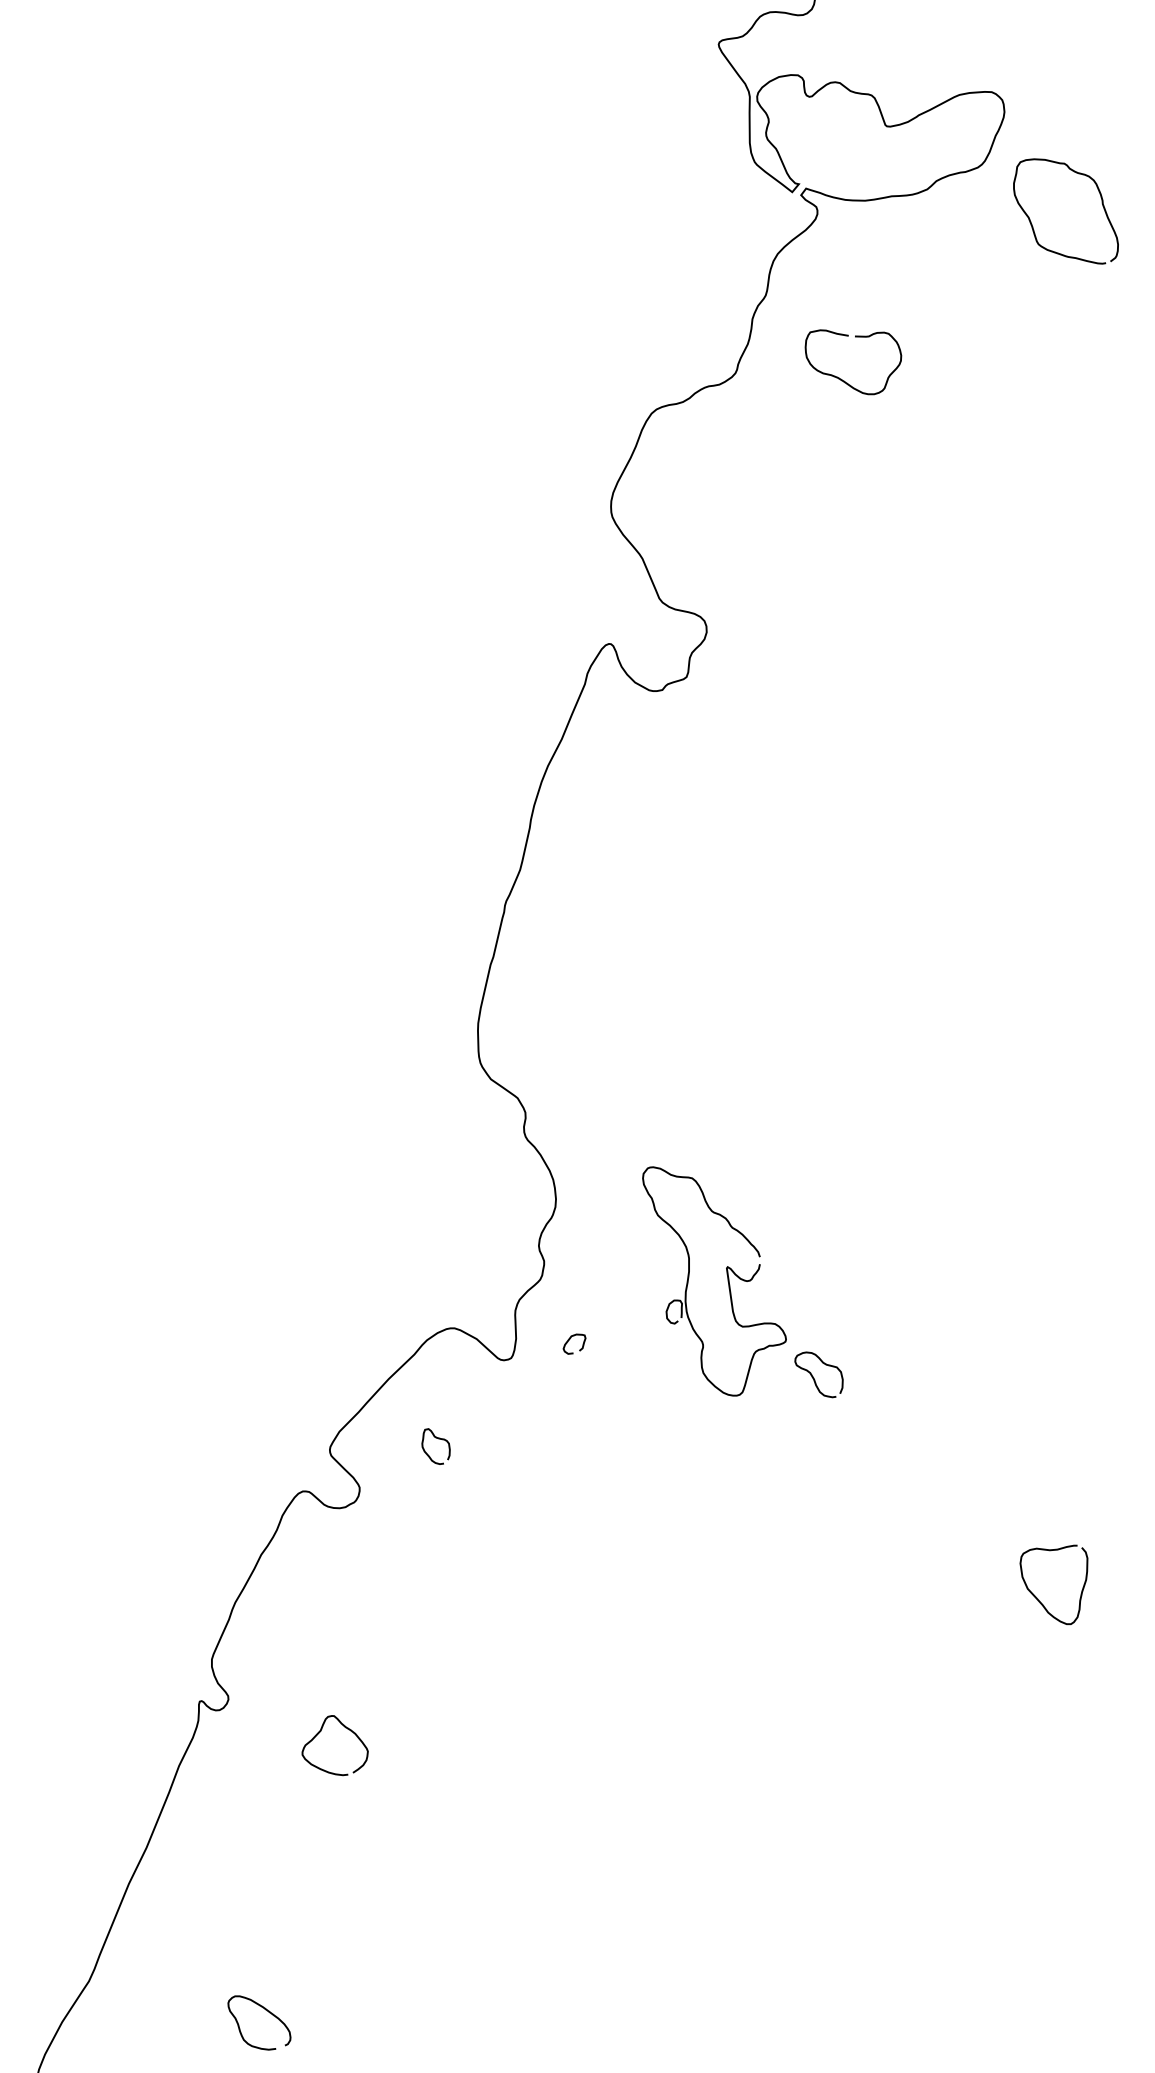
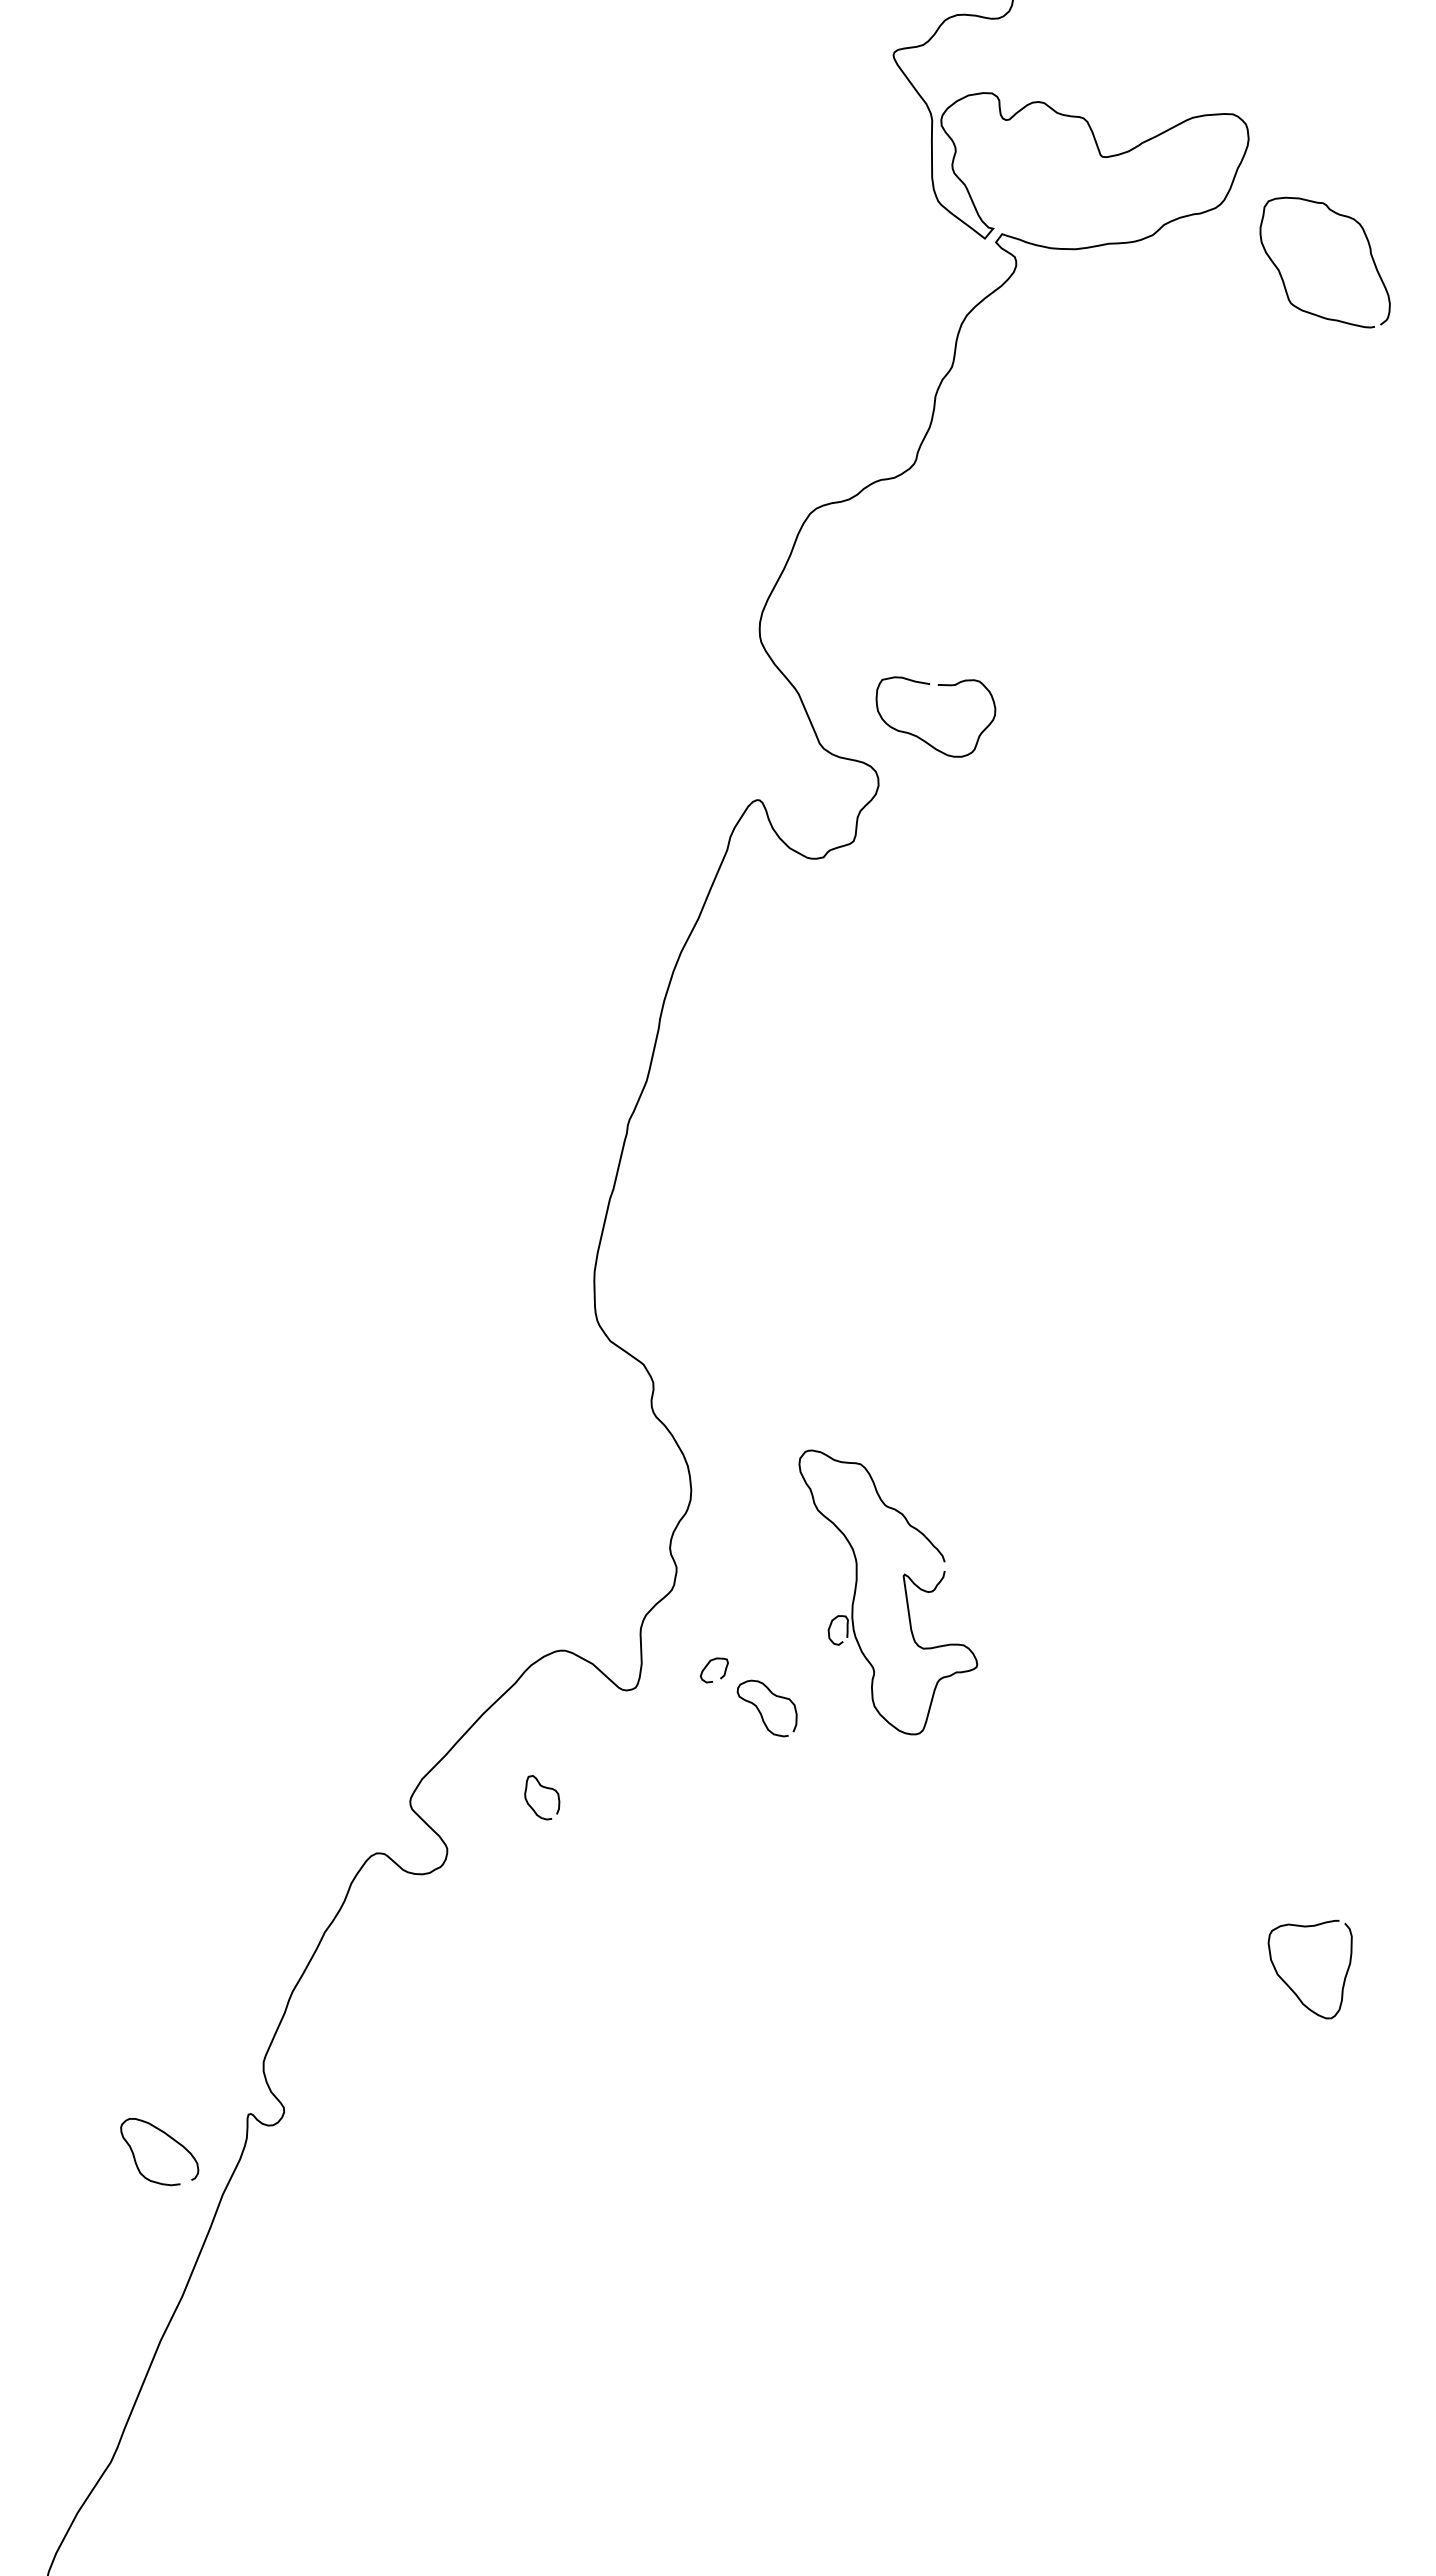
curve: (842, 379) -> (922, 738), moved
curve: (814, 1378) -> (761, 1712), moved
curve: (321, 1731) -> (399, 2151), removed
curve: (268, 2012) -> (170, 2138), moved

